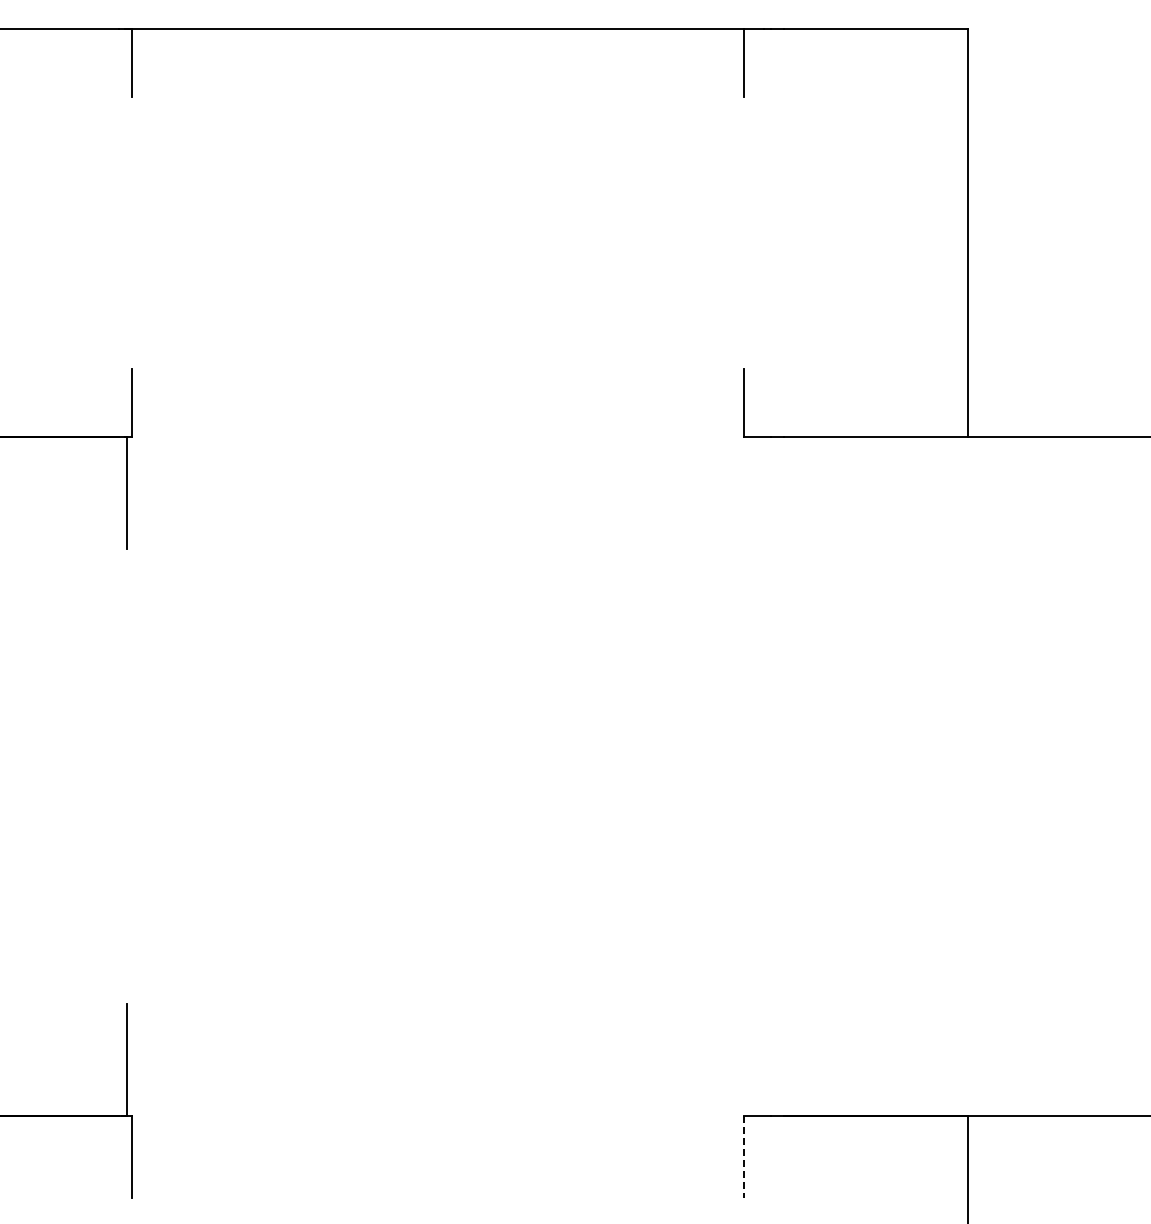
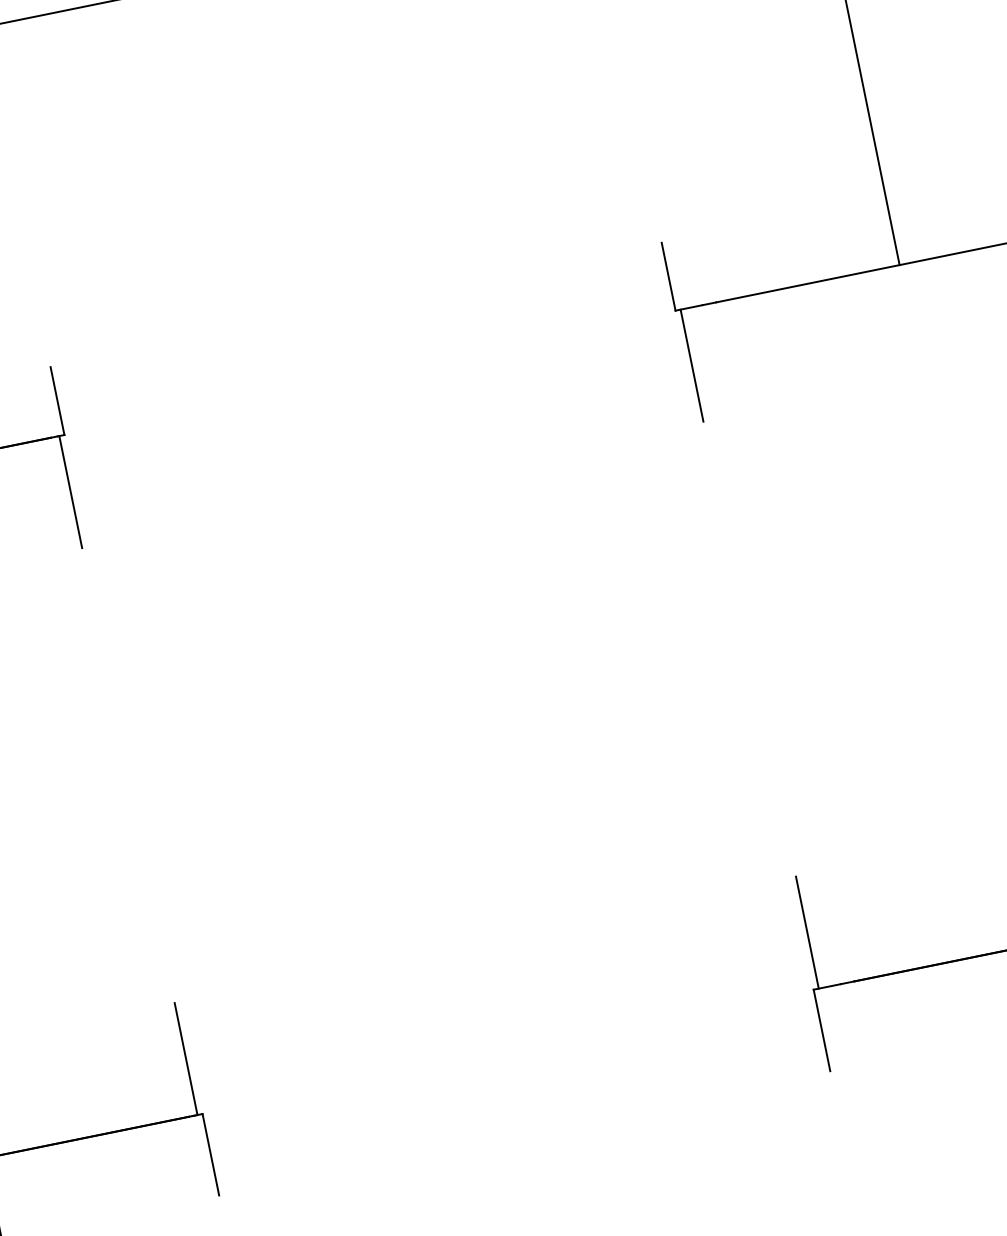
line: (748, 492) -> (691, 365), added
line: (748, 1060) -> (807, 933), added
line: (743, 1156) -> (821, 1029), dashed -> solid

